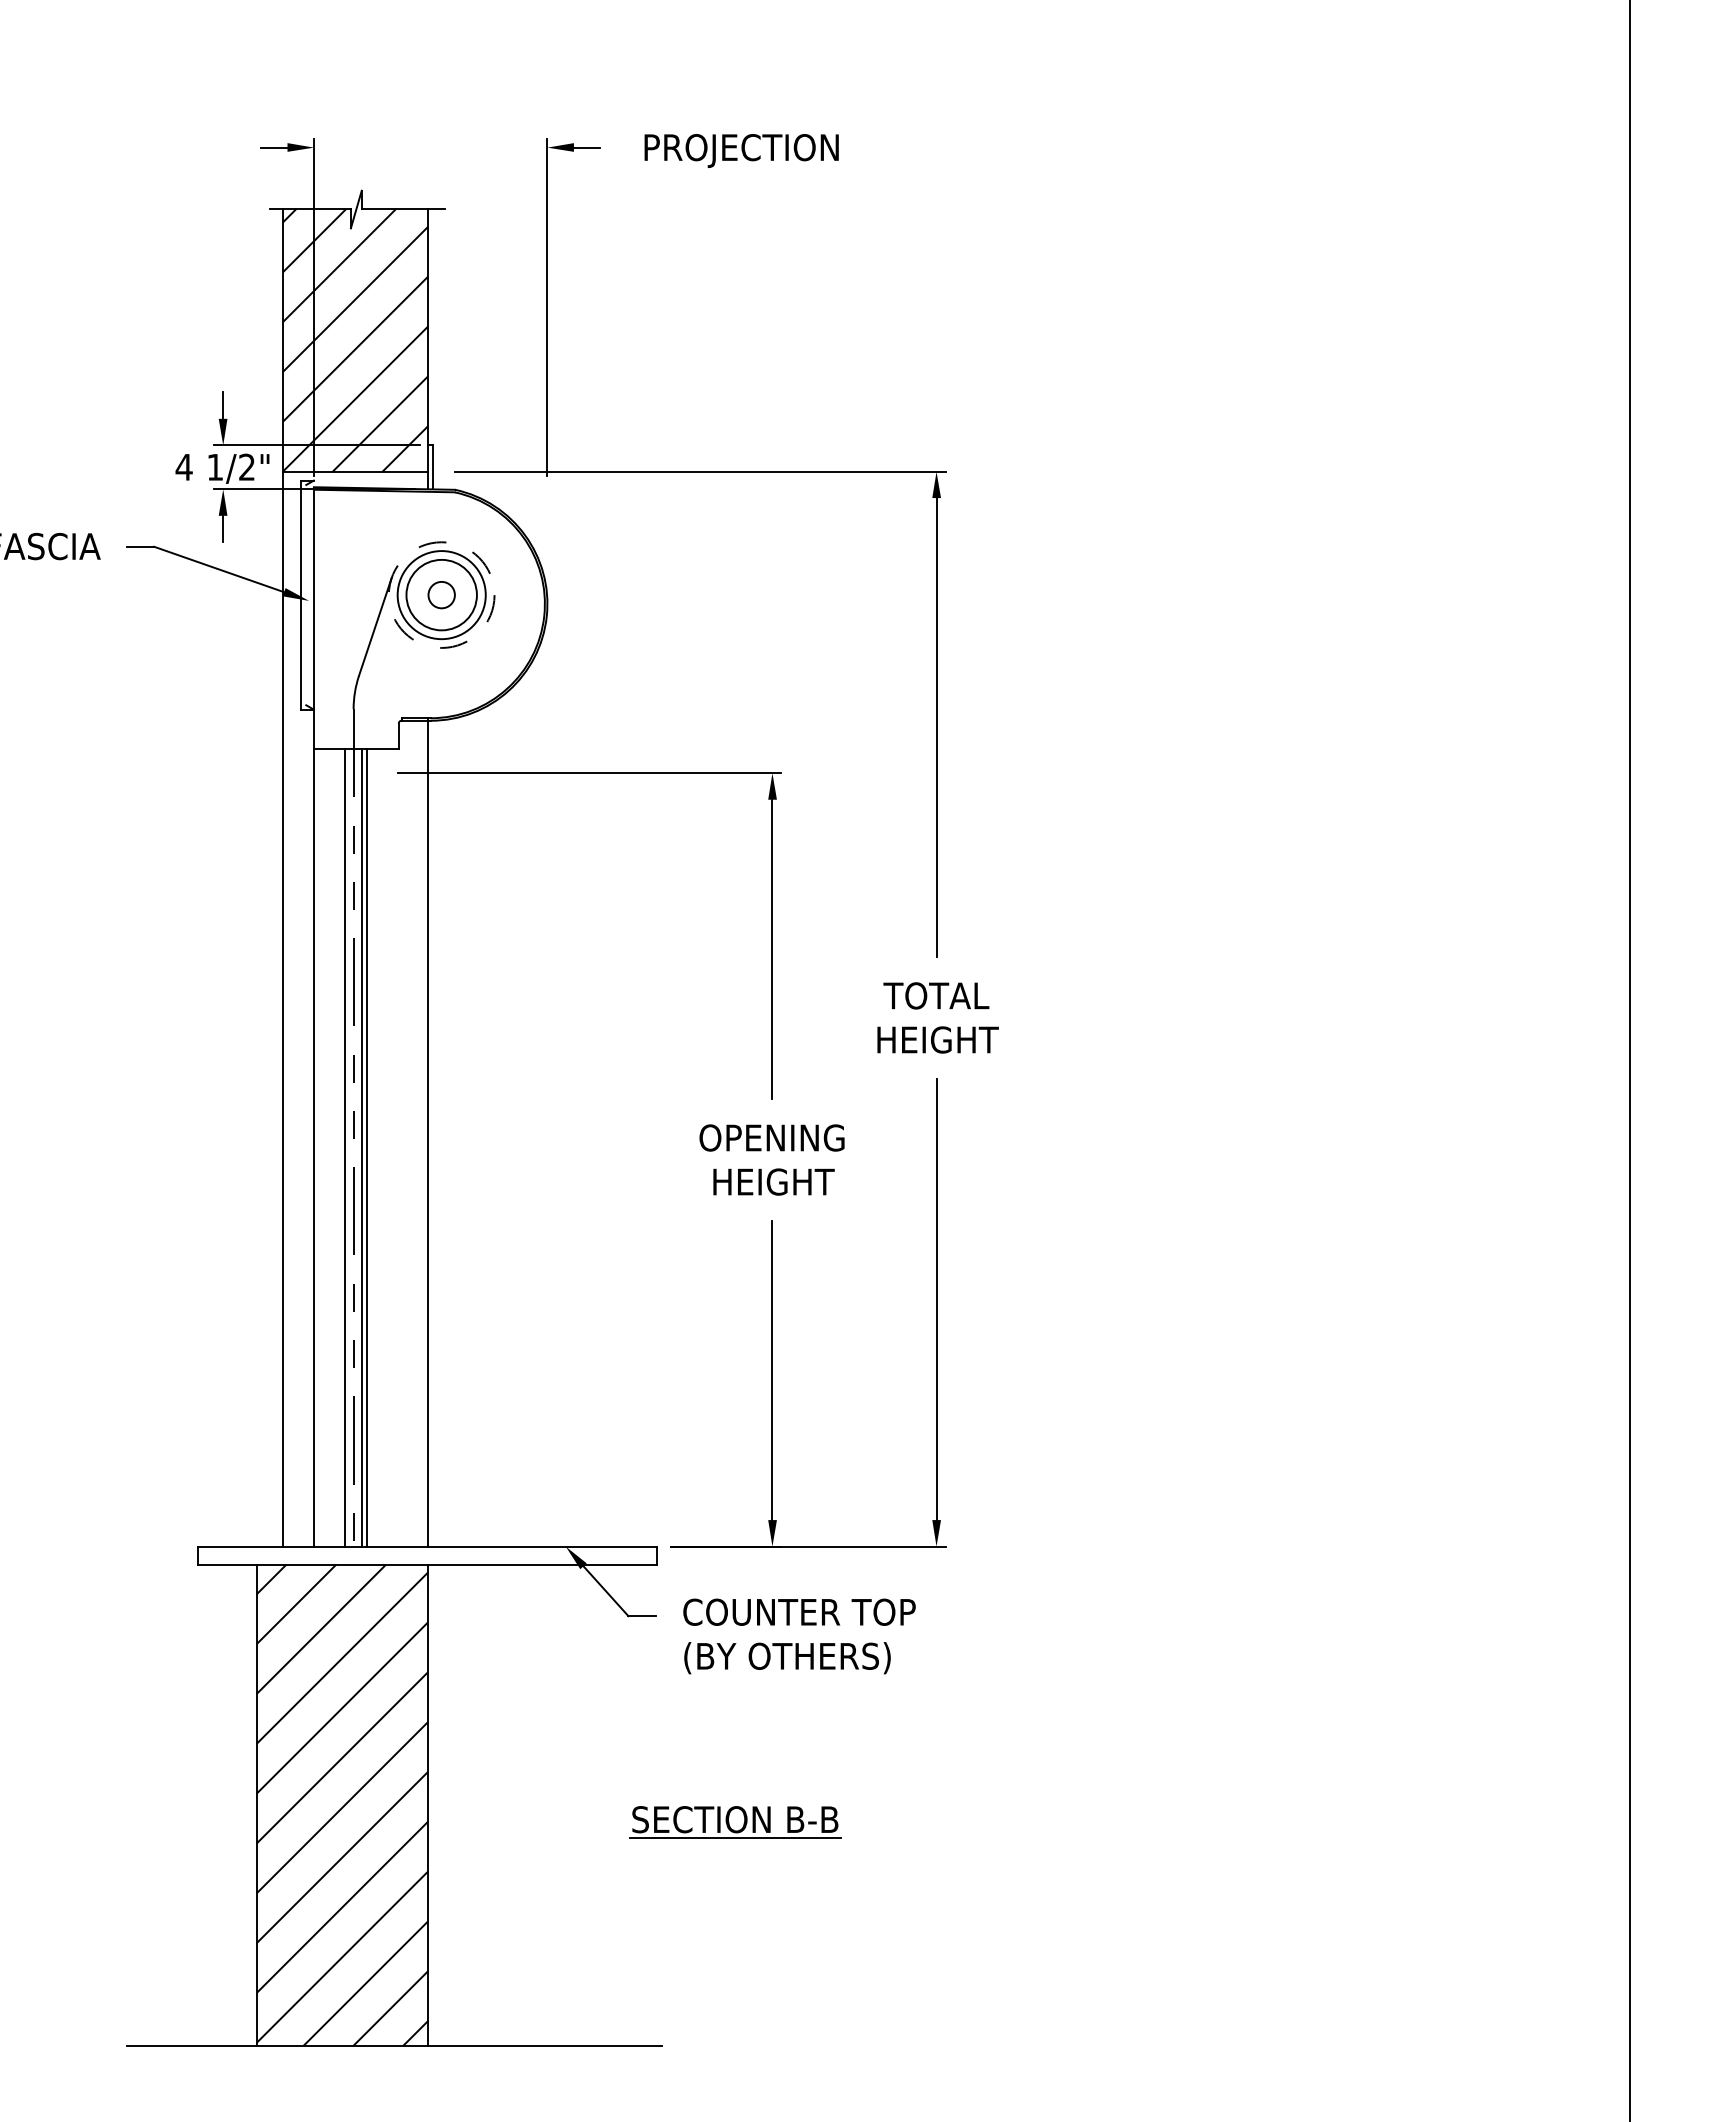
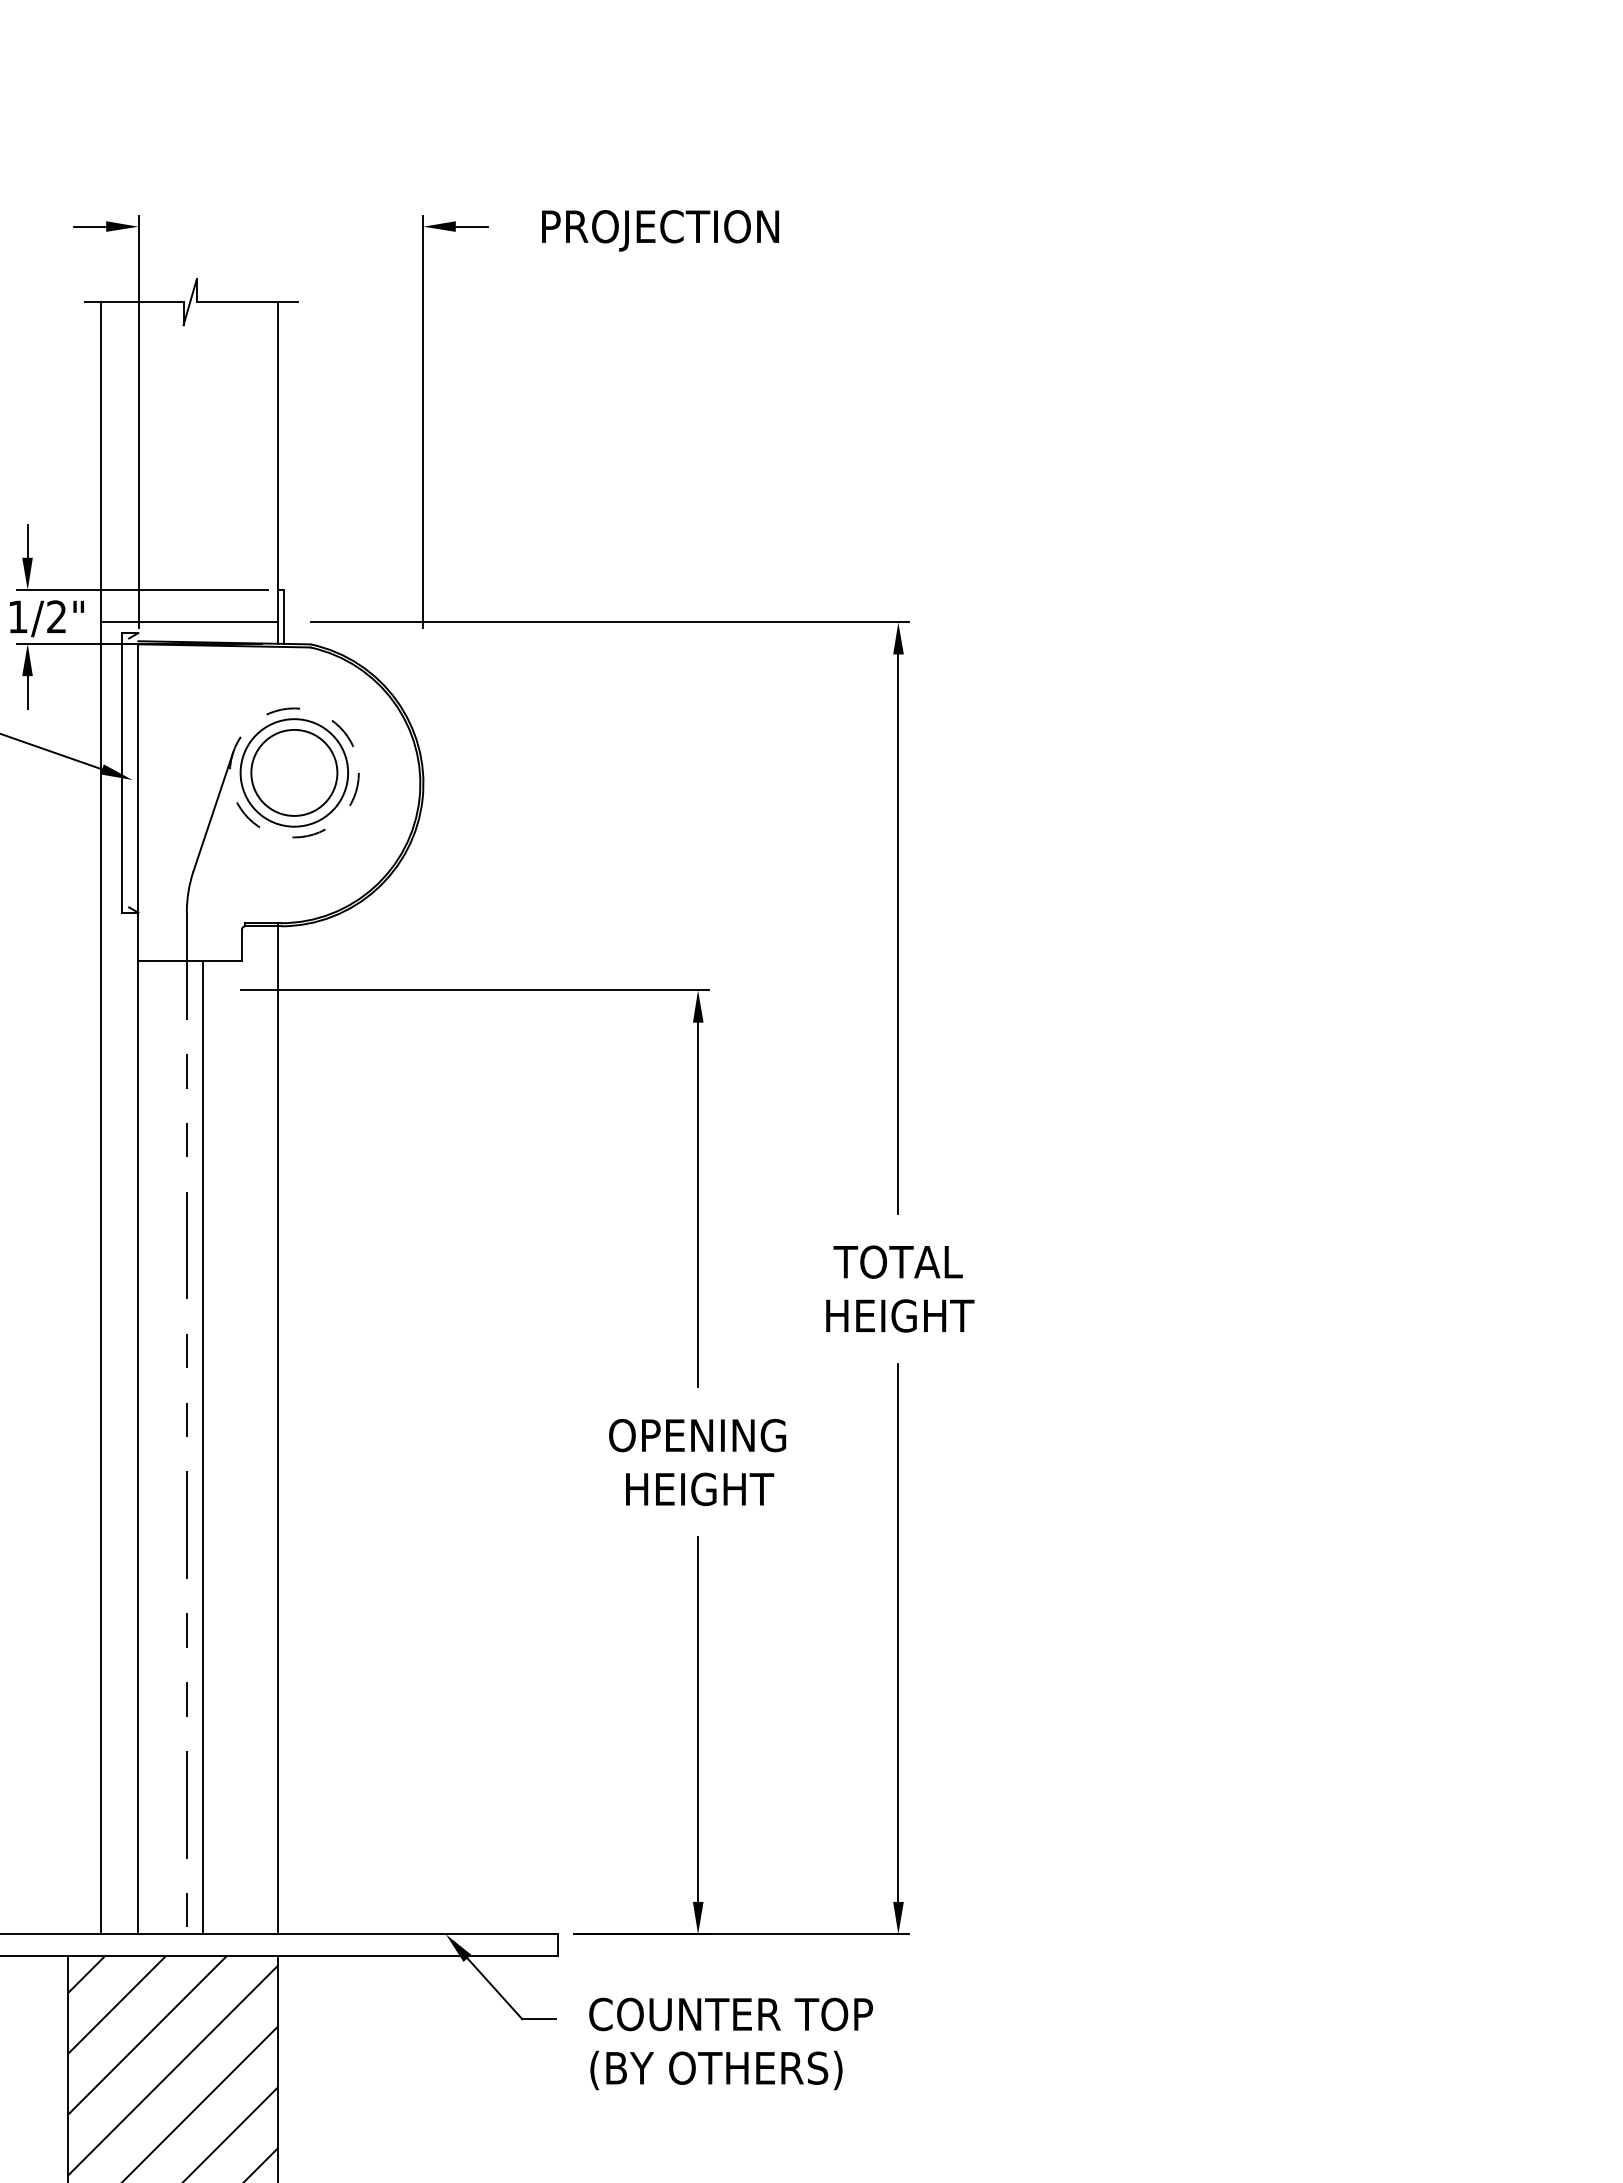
hatch: (355, 332) -> (189, 452), removed
circle: (441, 595) -> (294, 773), removed
line: (344, 1147) -> (175, 1447), removed
line: (362, 1147) -> (197, 1447), removed

